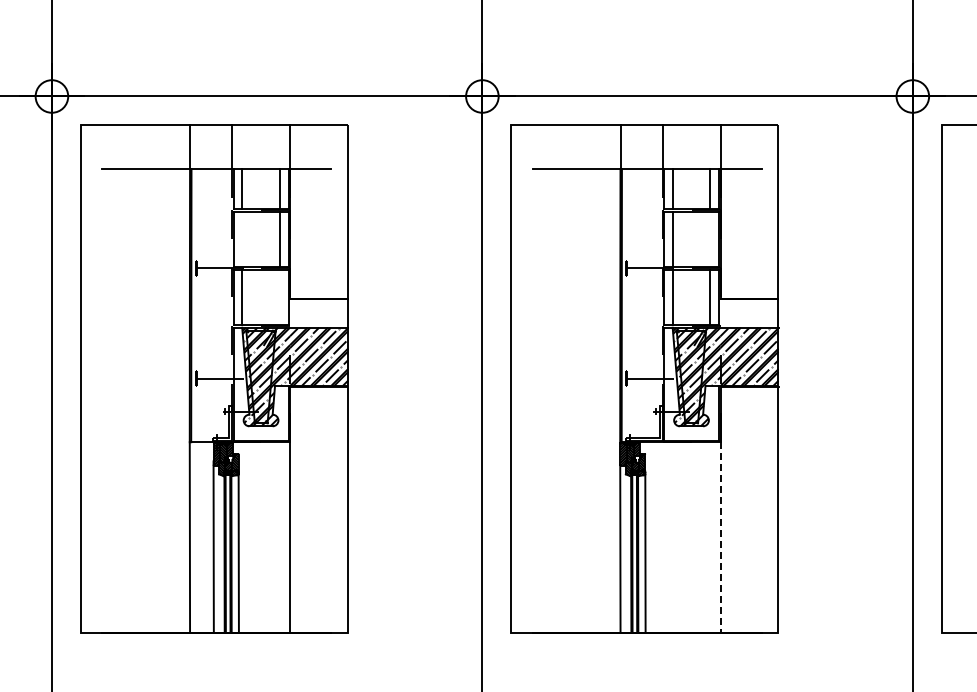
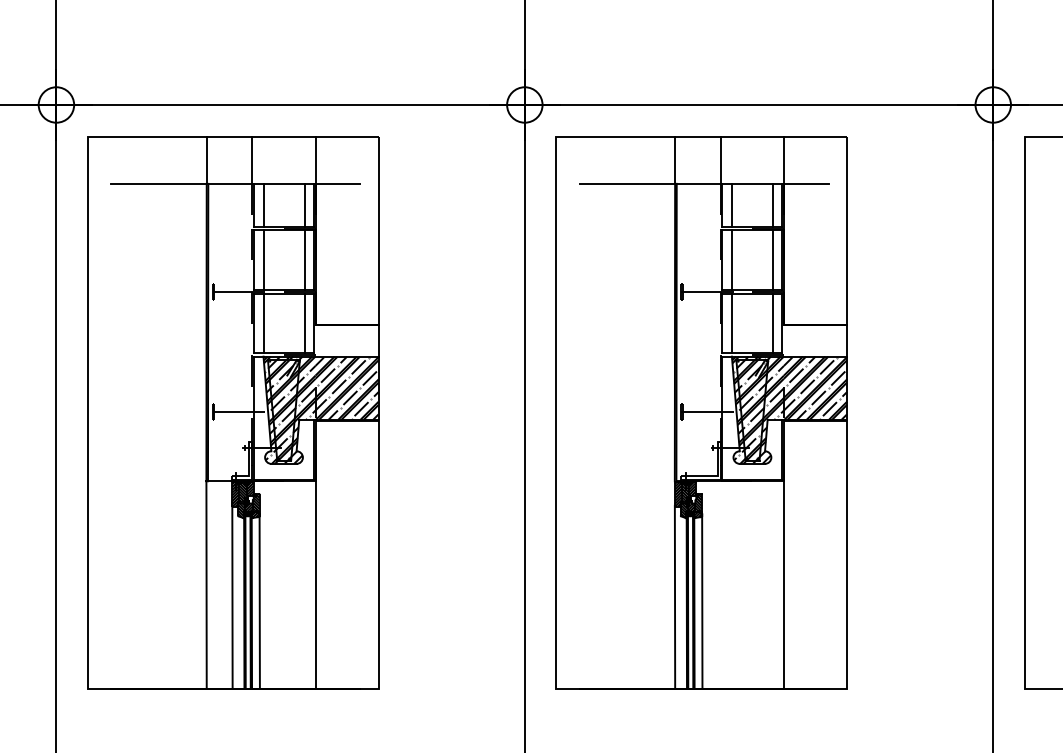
line: (242, 238) -> (263, 259), added
line: (710, 238) -> (773, 259), added
line: (279, 296) -> (304, 322), added
line: (720, 537) -> (783, 584), dashed -> solid

